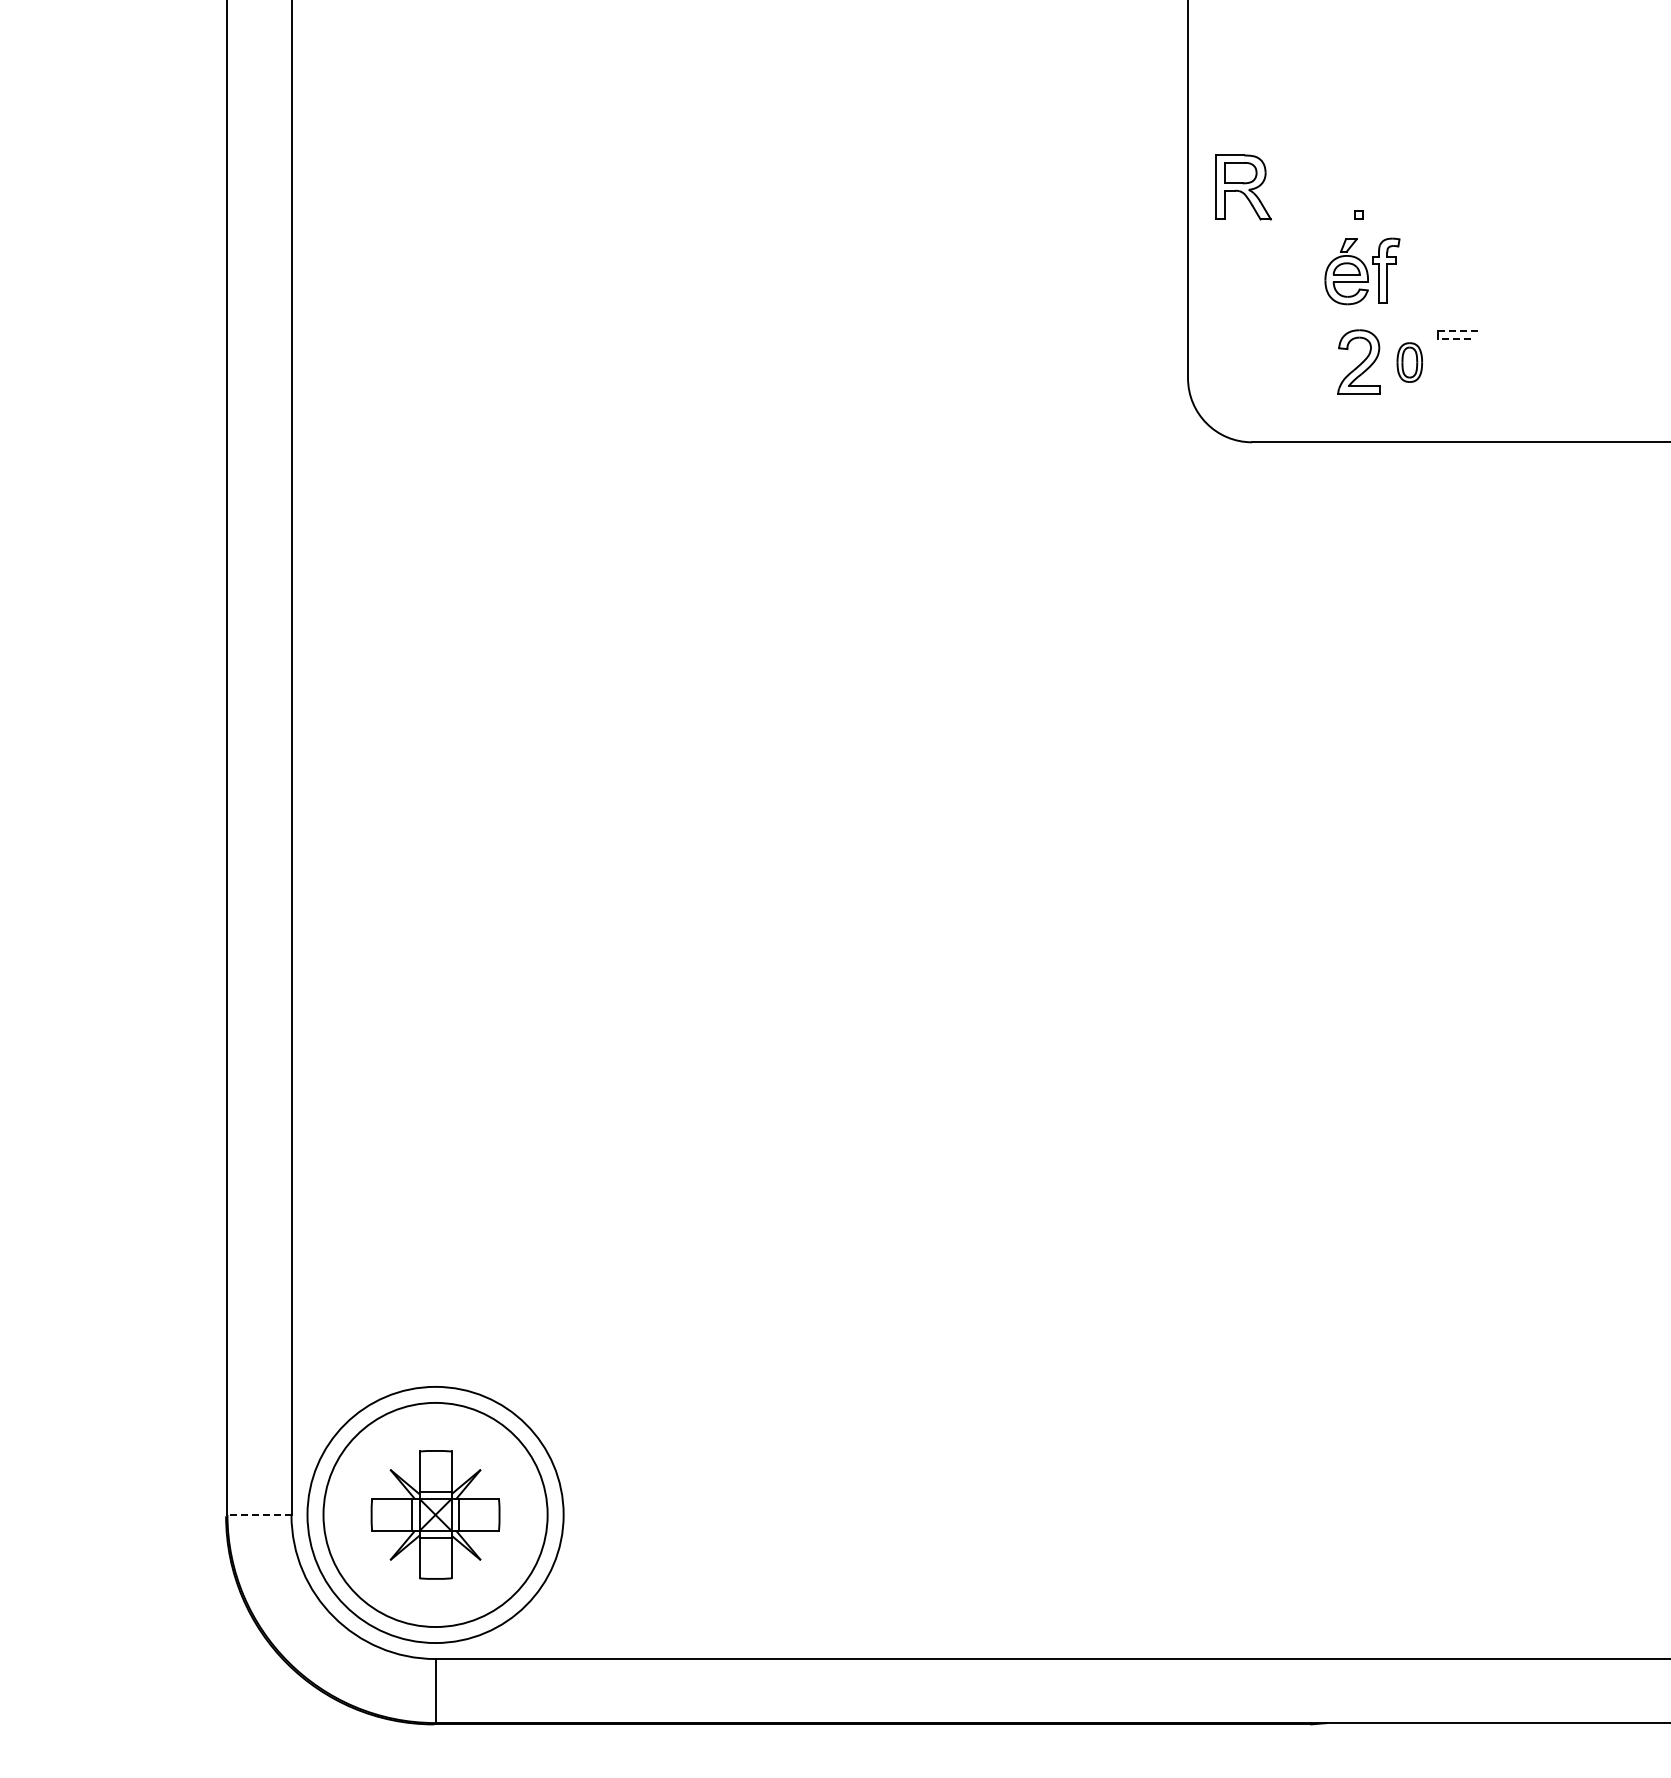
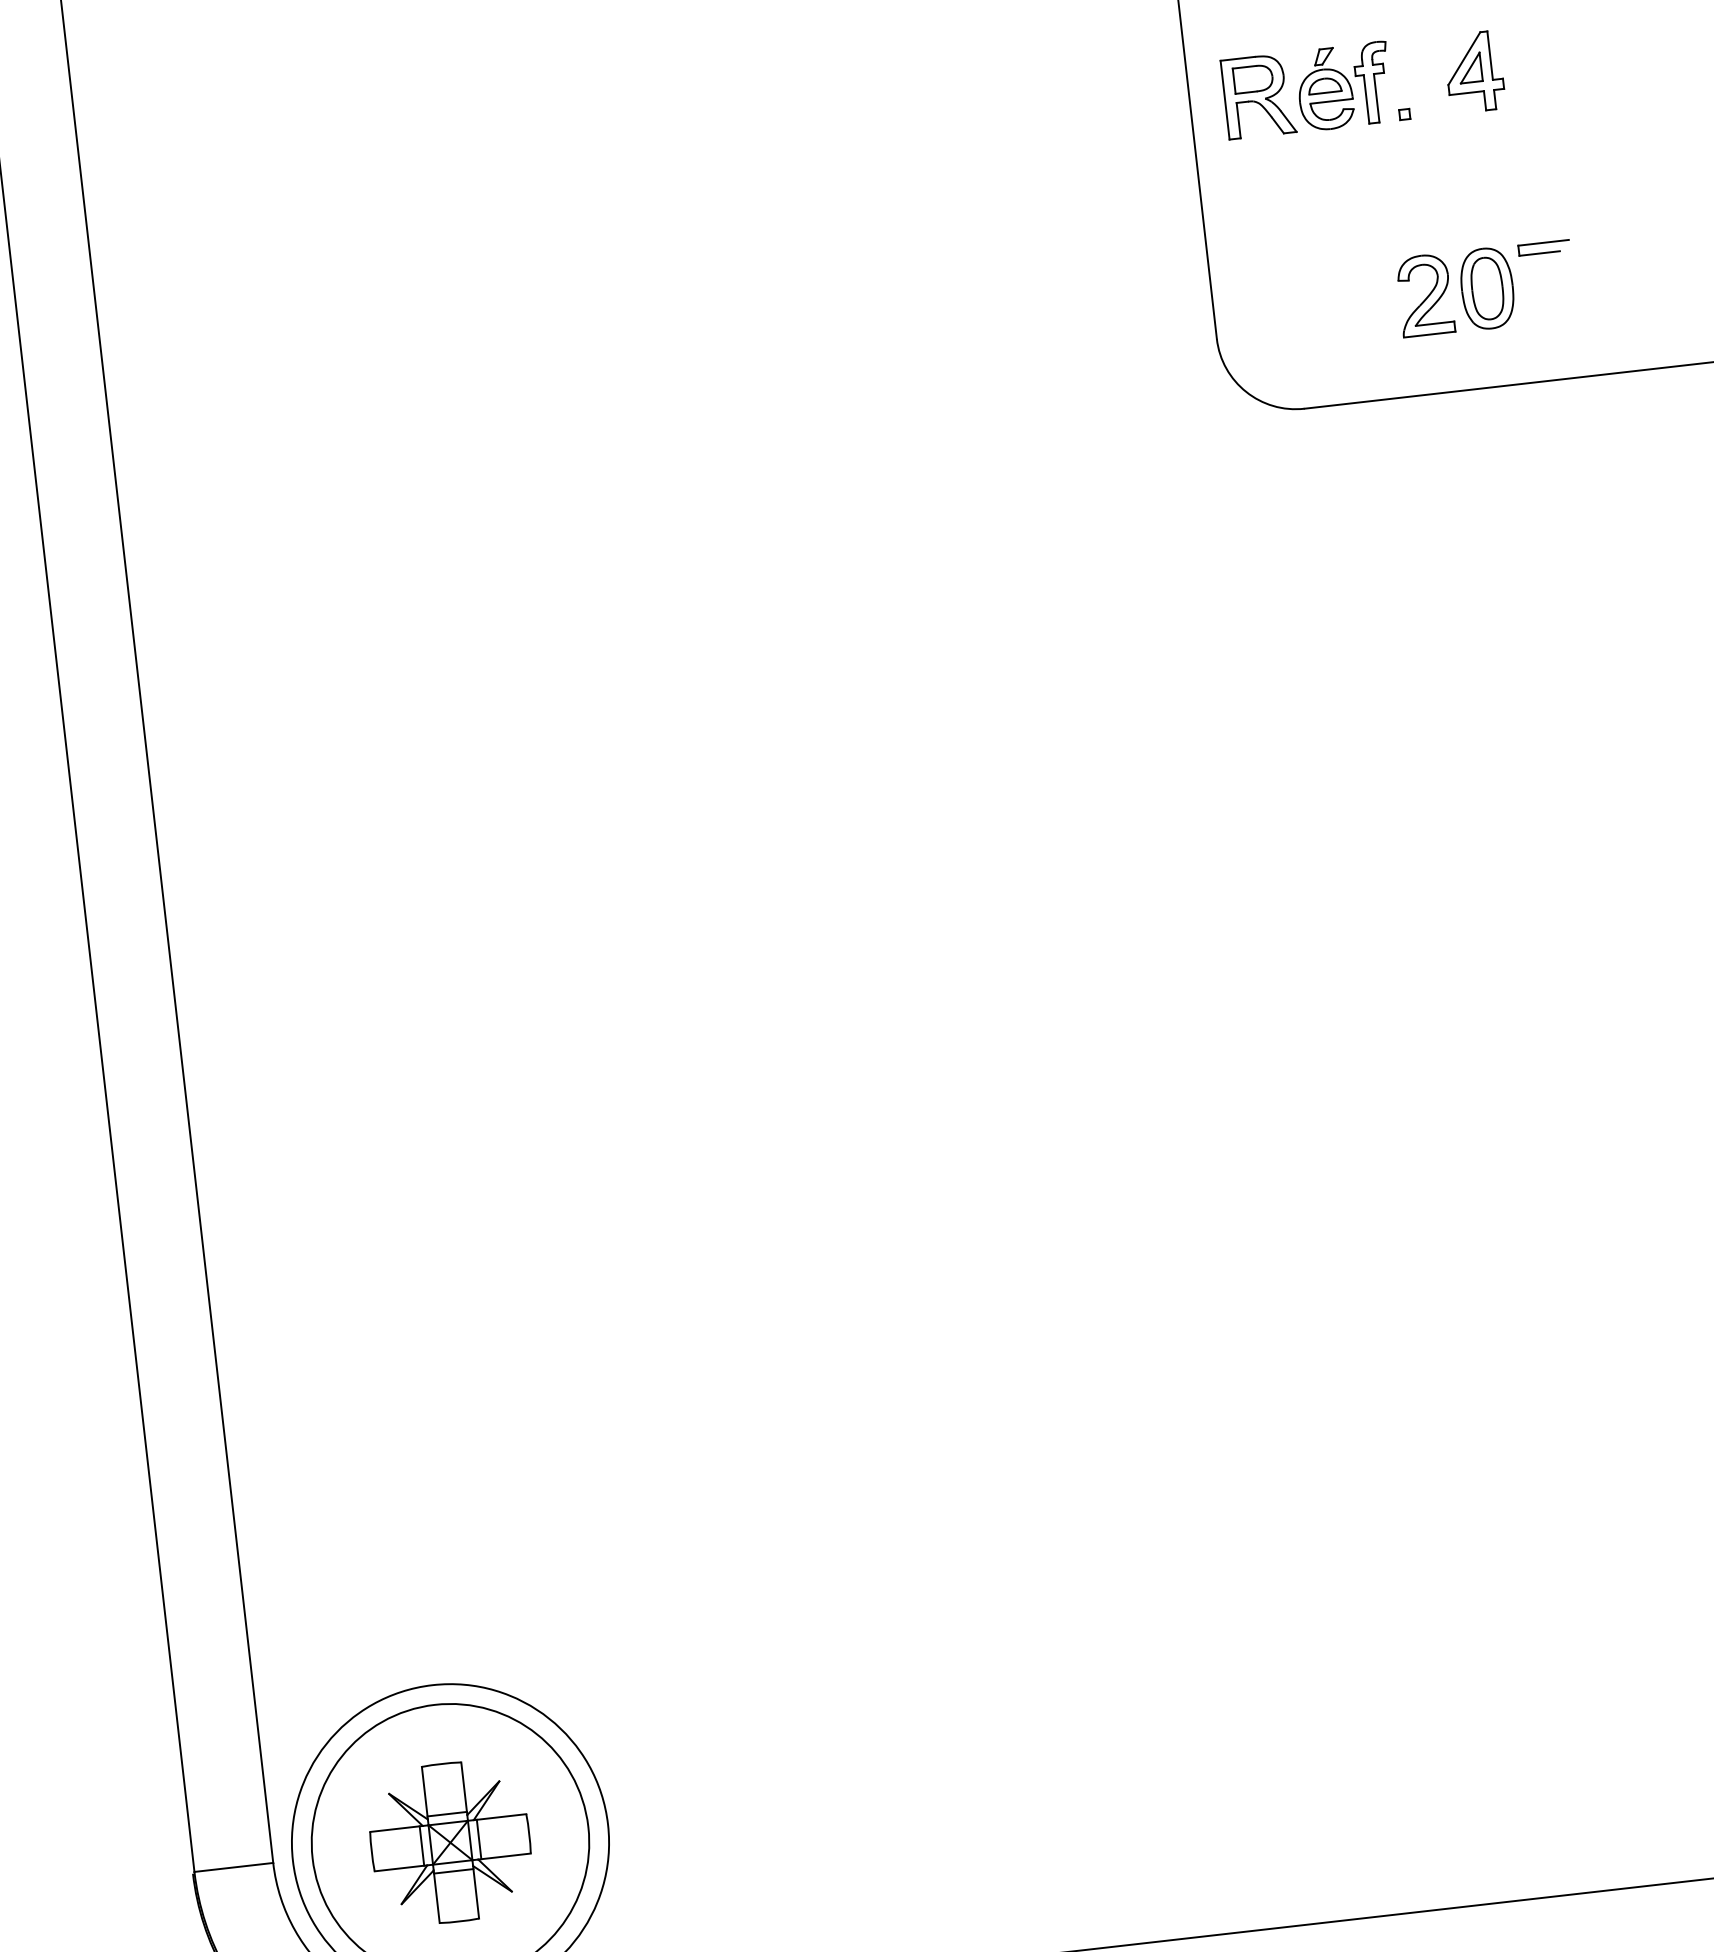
part: (1418, 187) -> (1473, 71), added
part: (1362, 271) -> (1344, 86), moved
line: (1458, 331) -> (1543, 243), dashed -> solid
line: (1454, 339) -> (1539, 253), dashed -> solid
part: (1409, 362) -> (1487, 288), size x1.67
line: (258, 1514) -> (232, 1867), dashed -> solid

